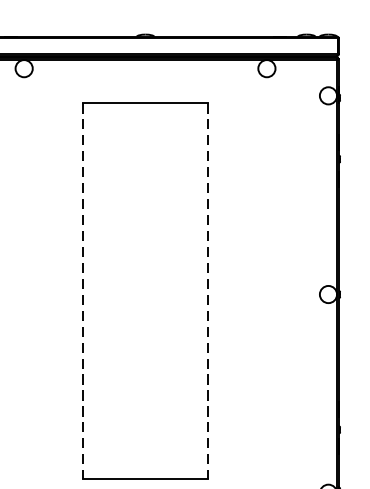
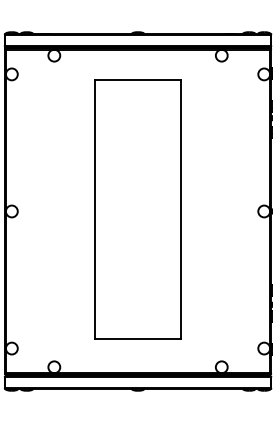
line: (83, 291) -> (95, 209), dashed -> solid
line: (208, 291) -> (181, 209), dashed -> solid

